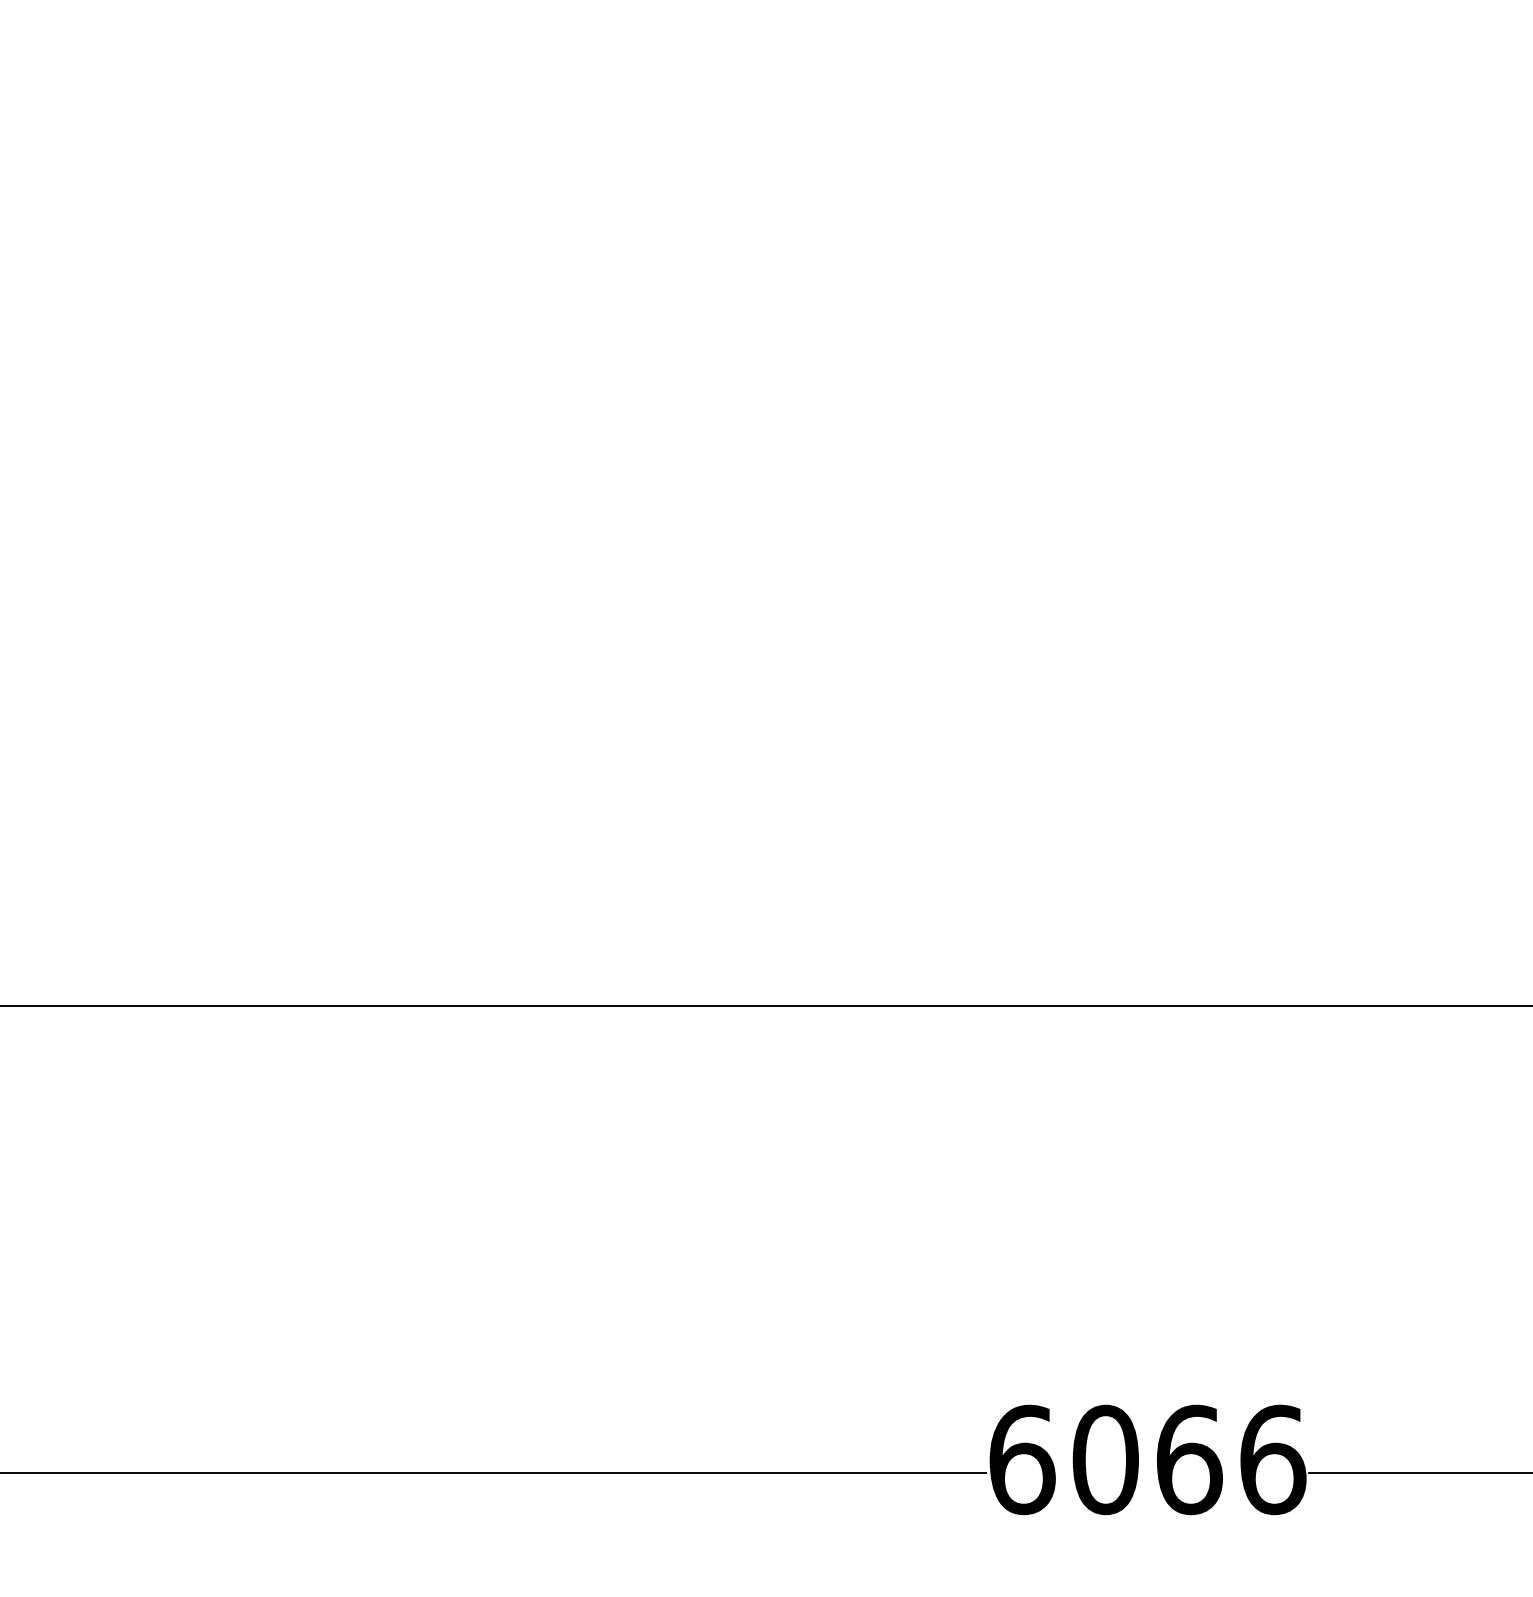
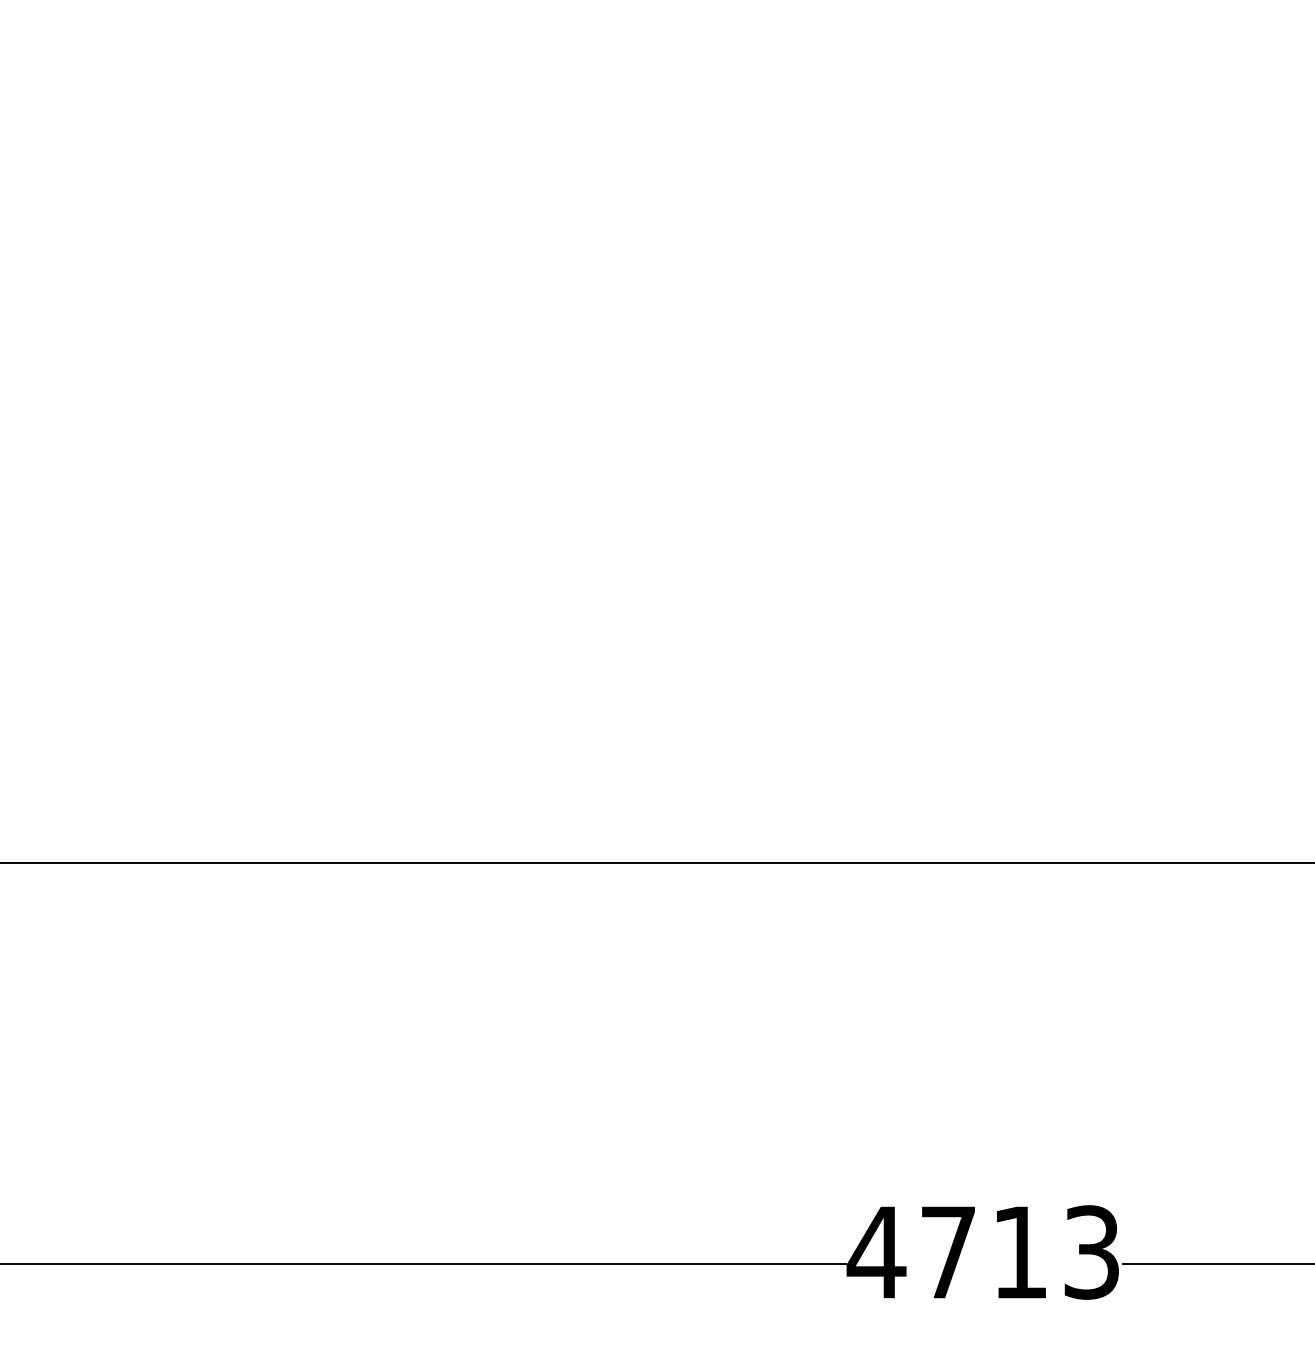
text: (1146, 1459) -> (983, 1252), 6066 -> 4713

